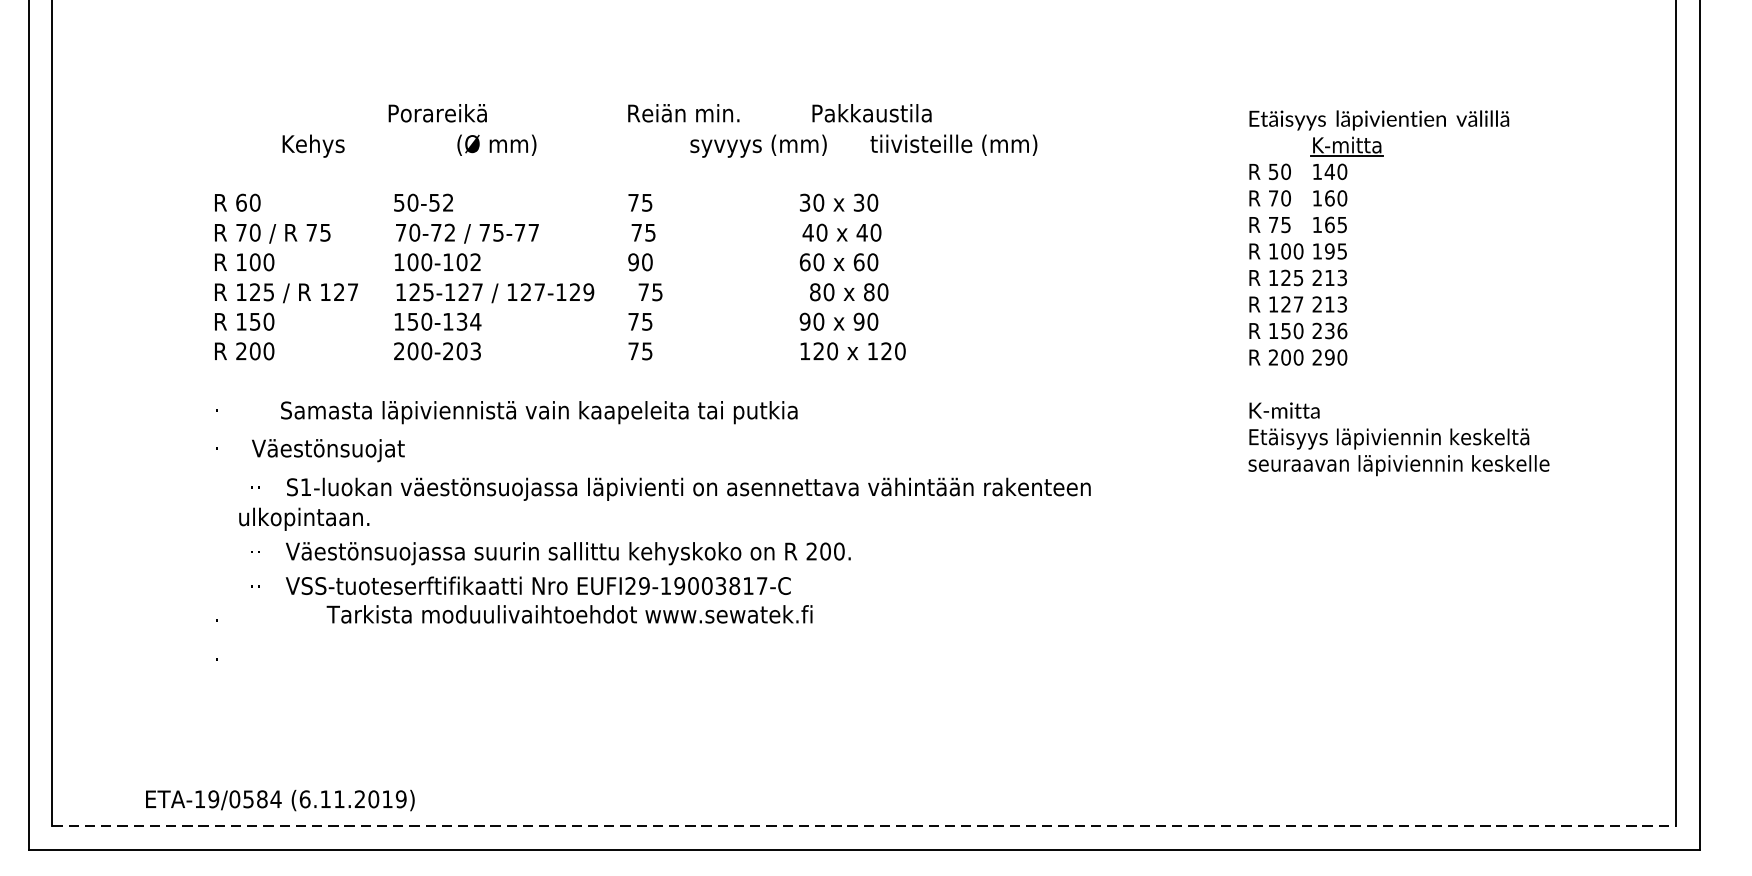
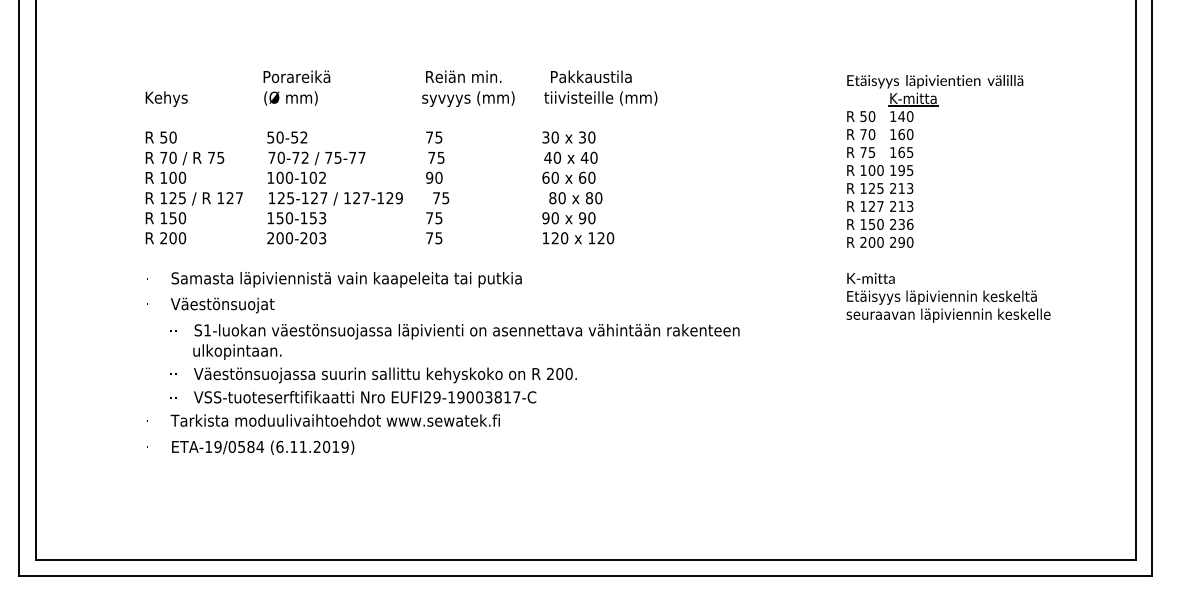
text: (659, 145) -> (401, 98), moved
text: (241, 202) -> (163, 137), 60 -> 50
text: (469, 322) -> (318, 218), 150-134 -> 150-153
text: (538, 412) -> (346, 279), moved
text: (304, 518) -> (237, 351), moved
text: (568, 614) -> (334, 420), moved
text: (280, 800) -> (263, 447), moved
line: (864, 826) -> (586, 560), dashed -> solid

